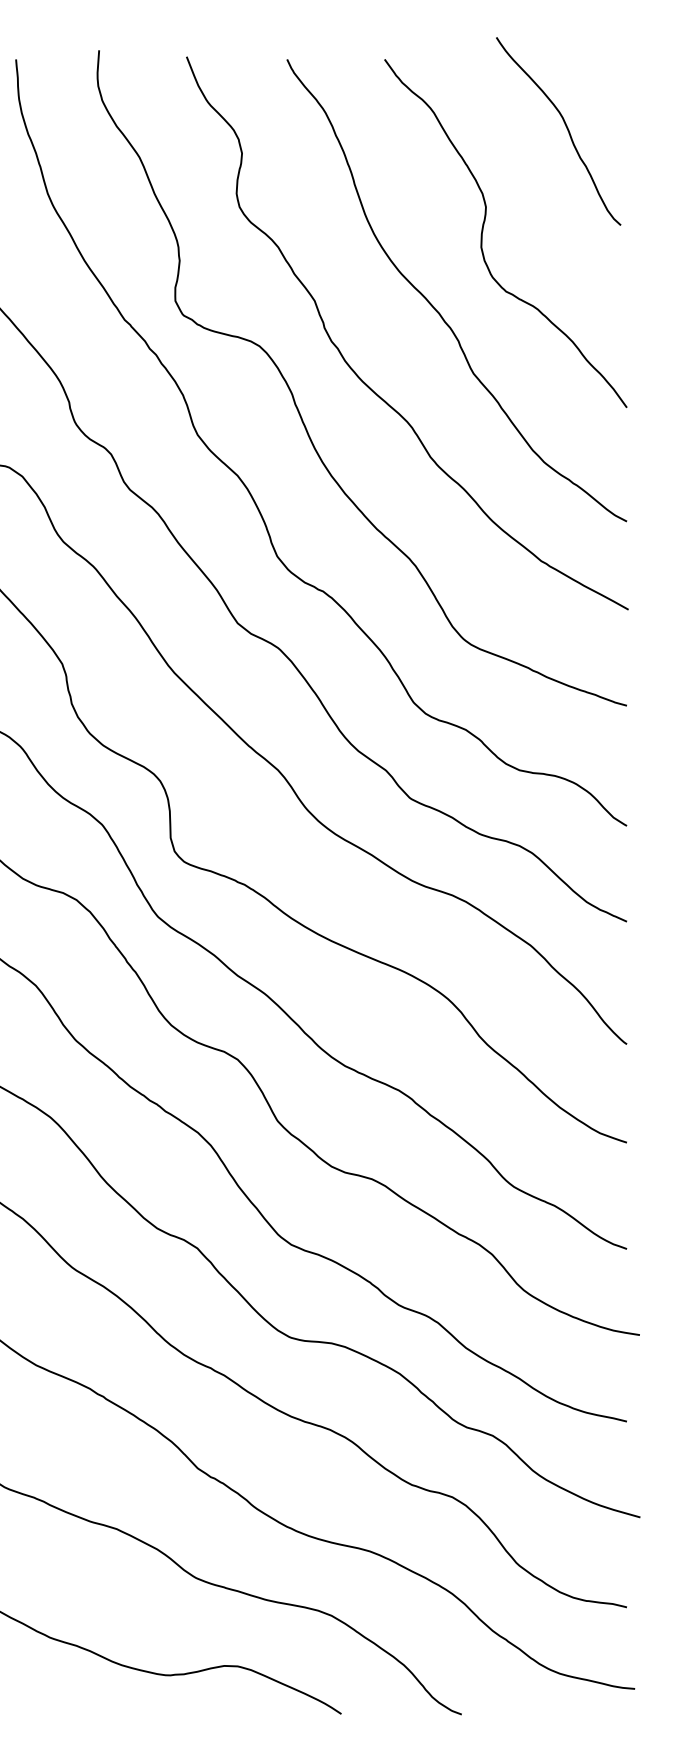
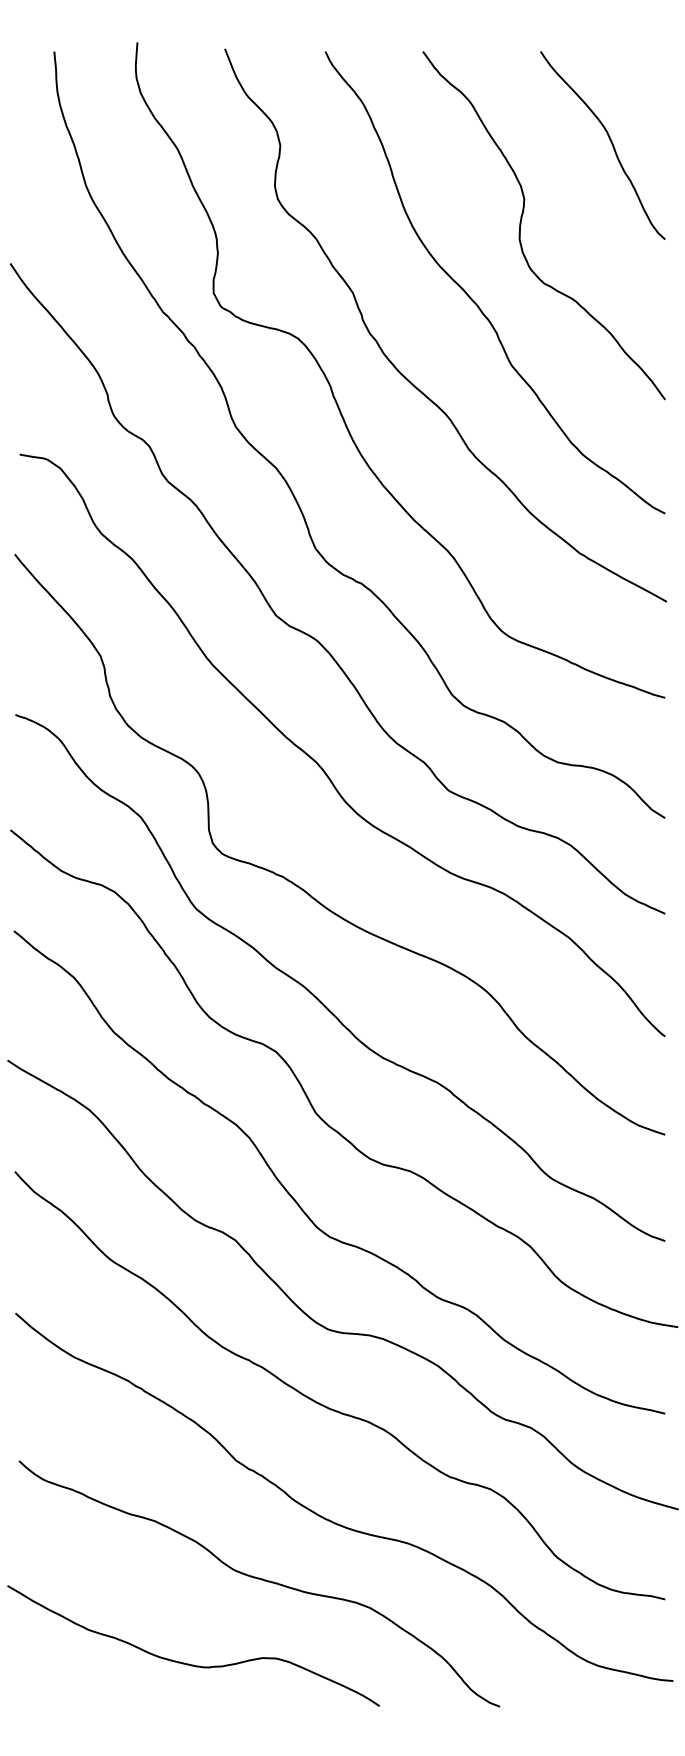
curve: (566, 128) -> (610, 142), moved

